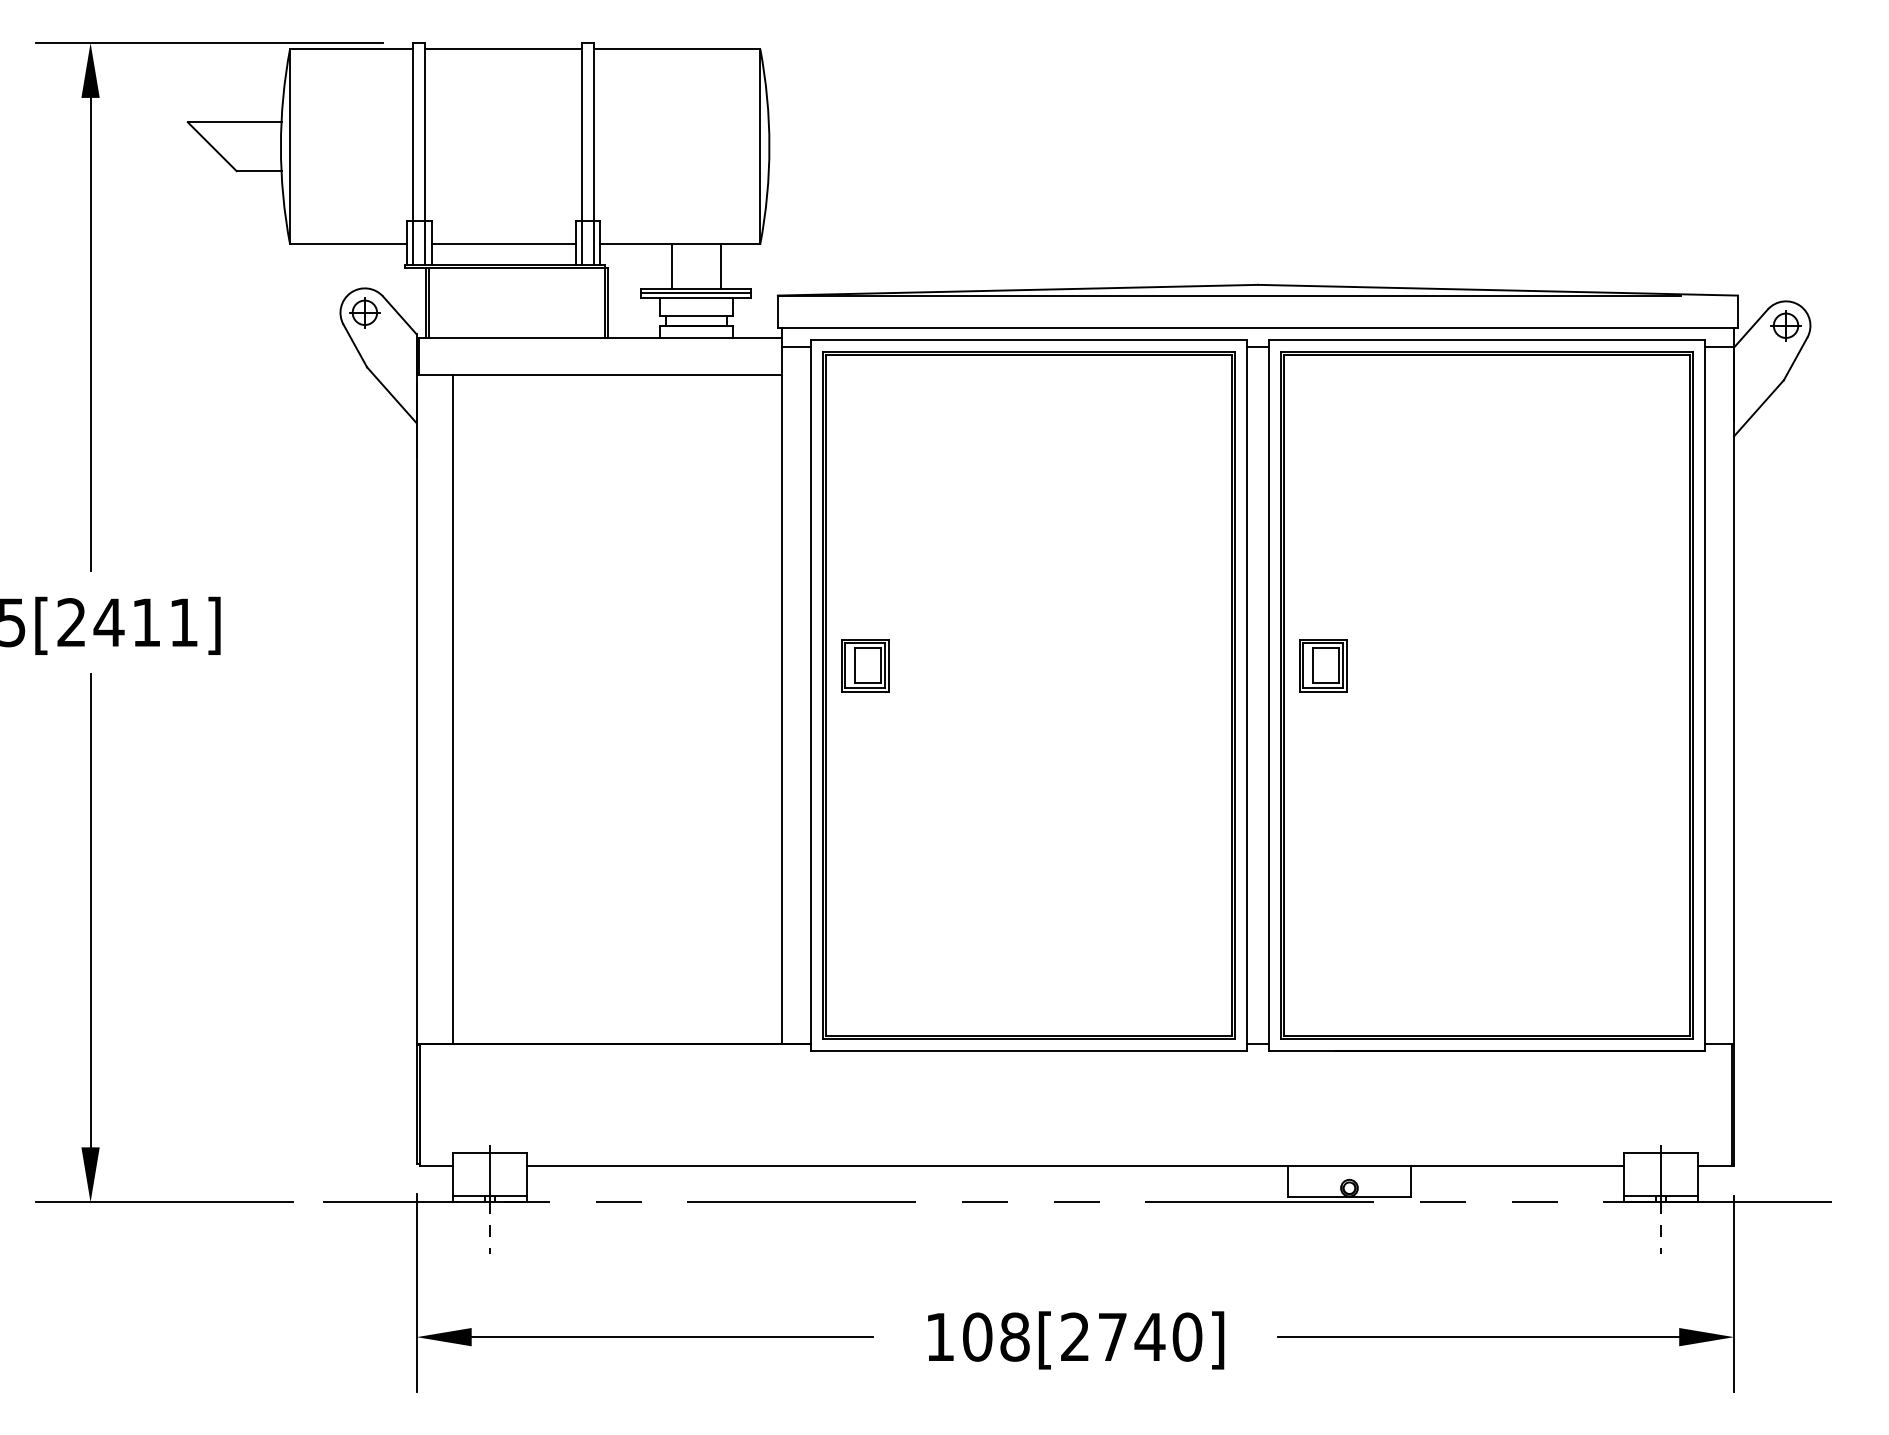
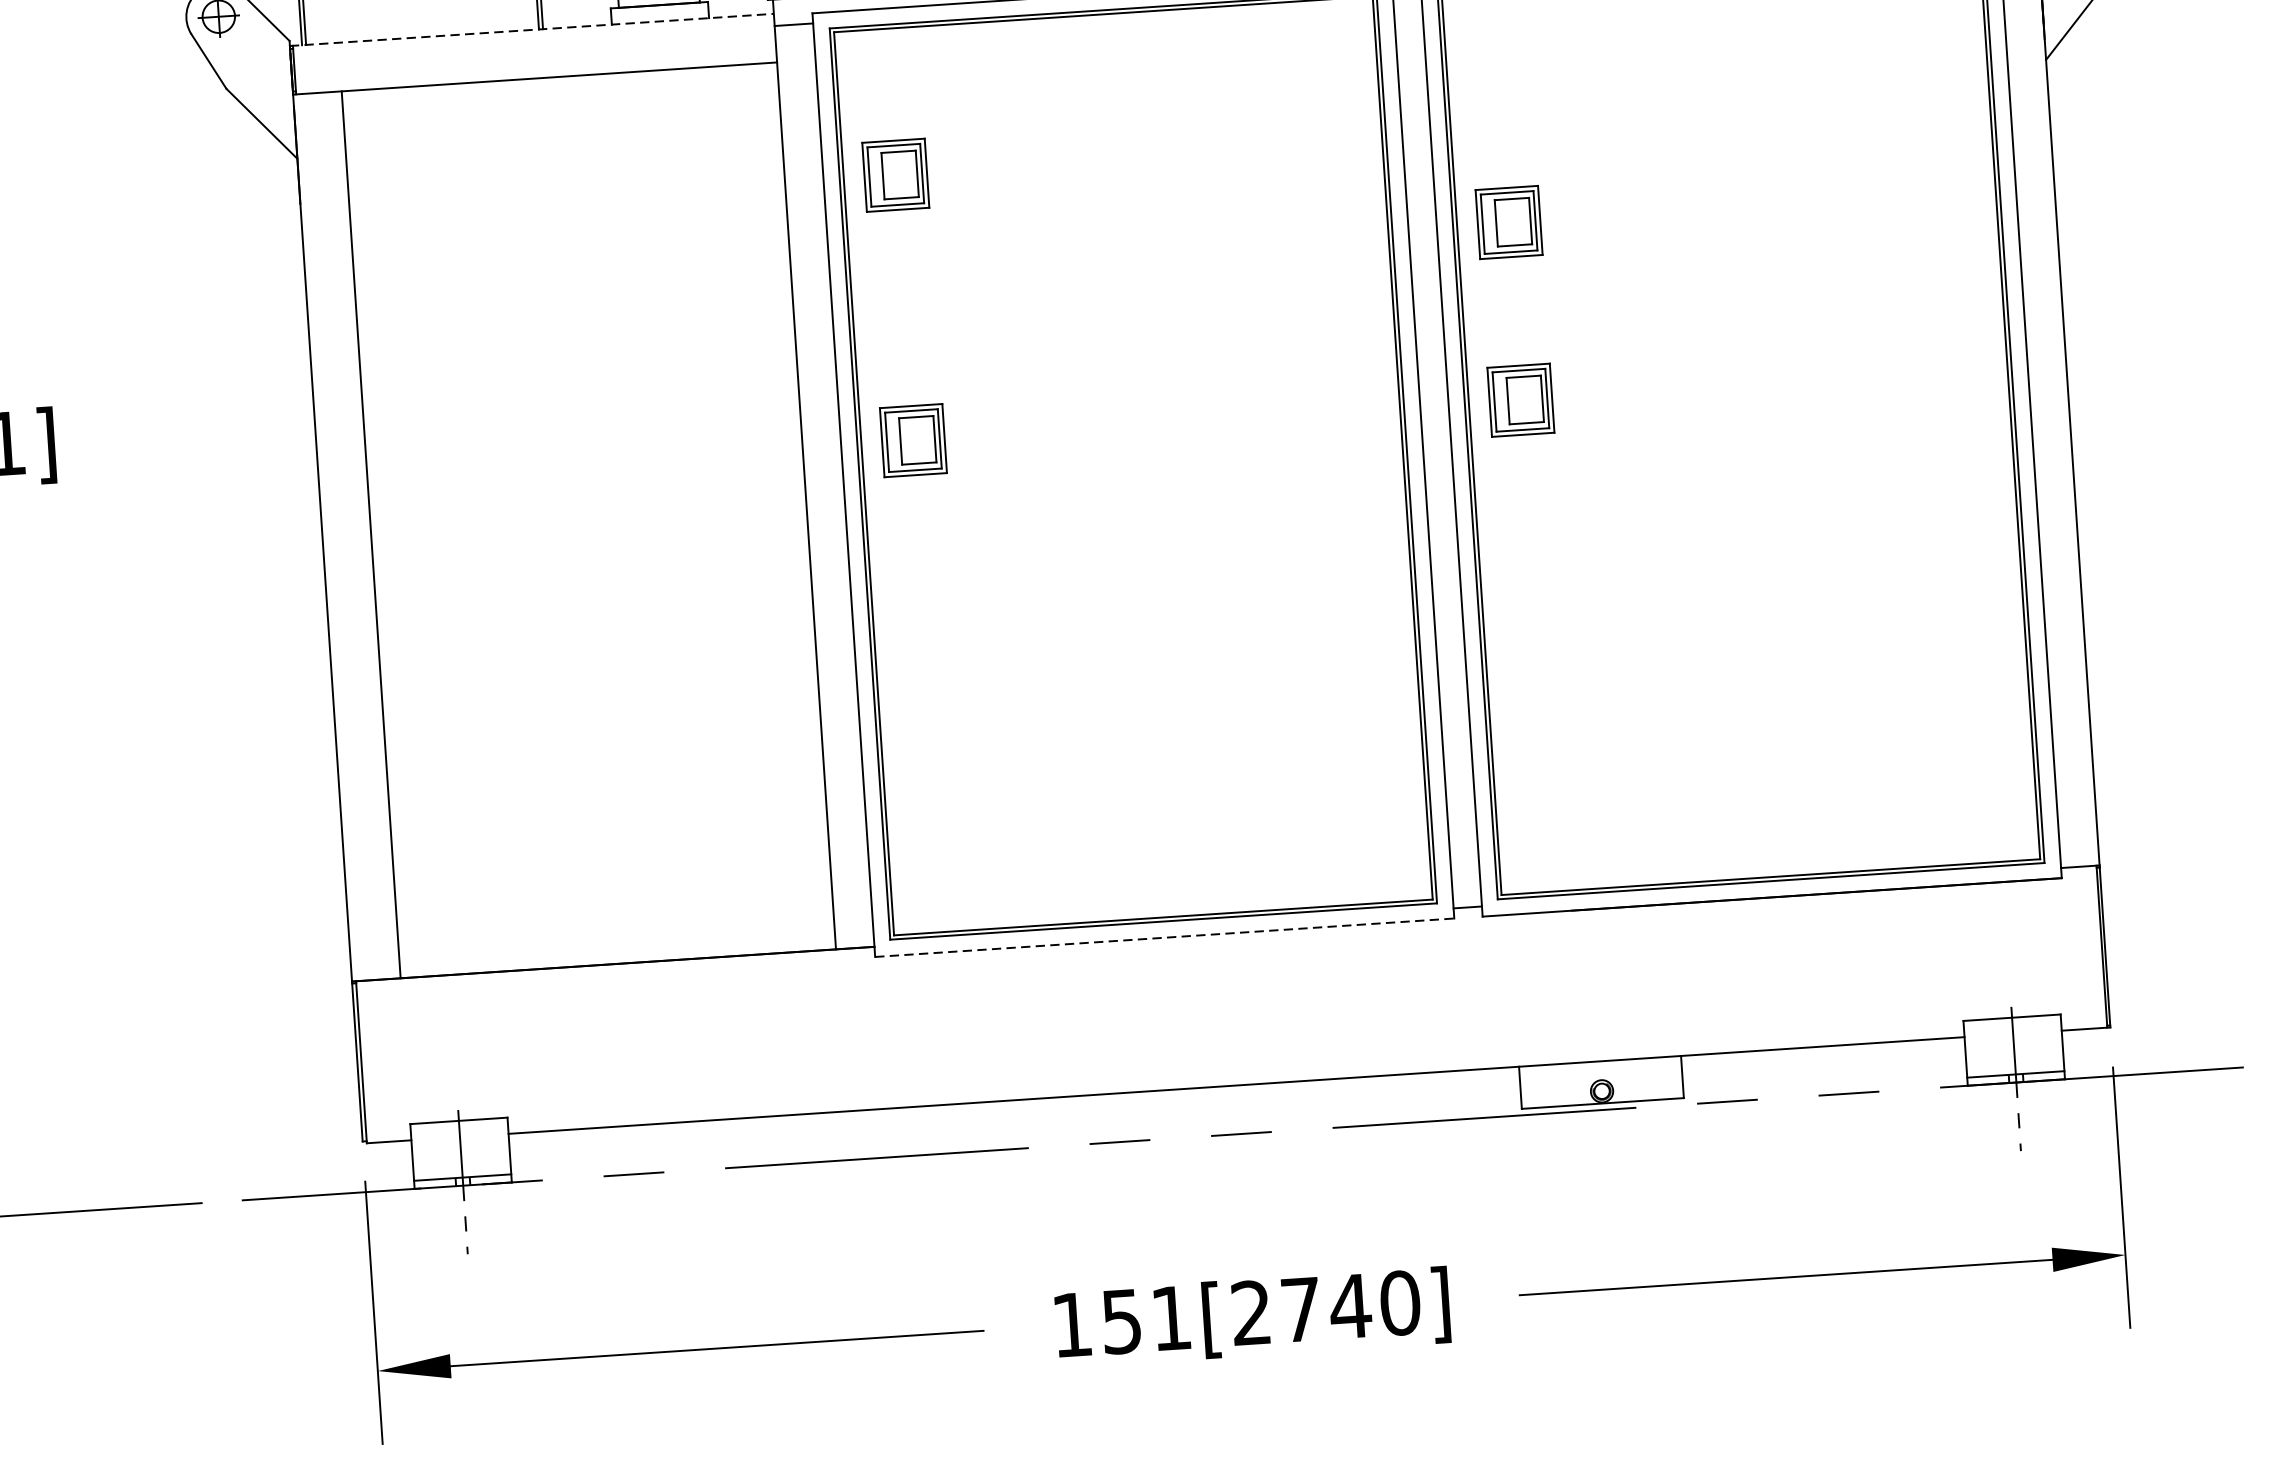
line: (599, 338) -> (532, 30), solid -> dashed
part: (865, 465) -> (896, 175), added
part: (1323, 531) -> (1509, 222), added
line: (1029, 1051) -> (1165, 938), solid -> dashed
text: (996, 1336) -> (1146, 1319), 108[2740] -> 151[2740]

